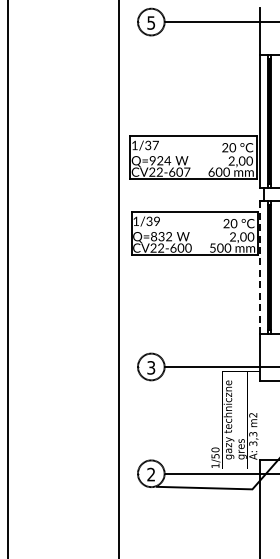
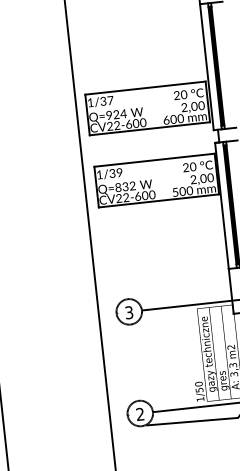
text: (186, 171) -> (142, 122), CV22-607 -> CV22-600
line: (259, 267) -> (221, 206), dashed -> solid

